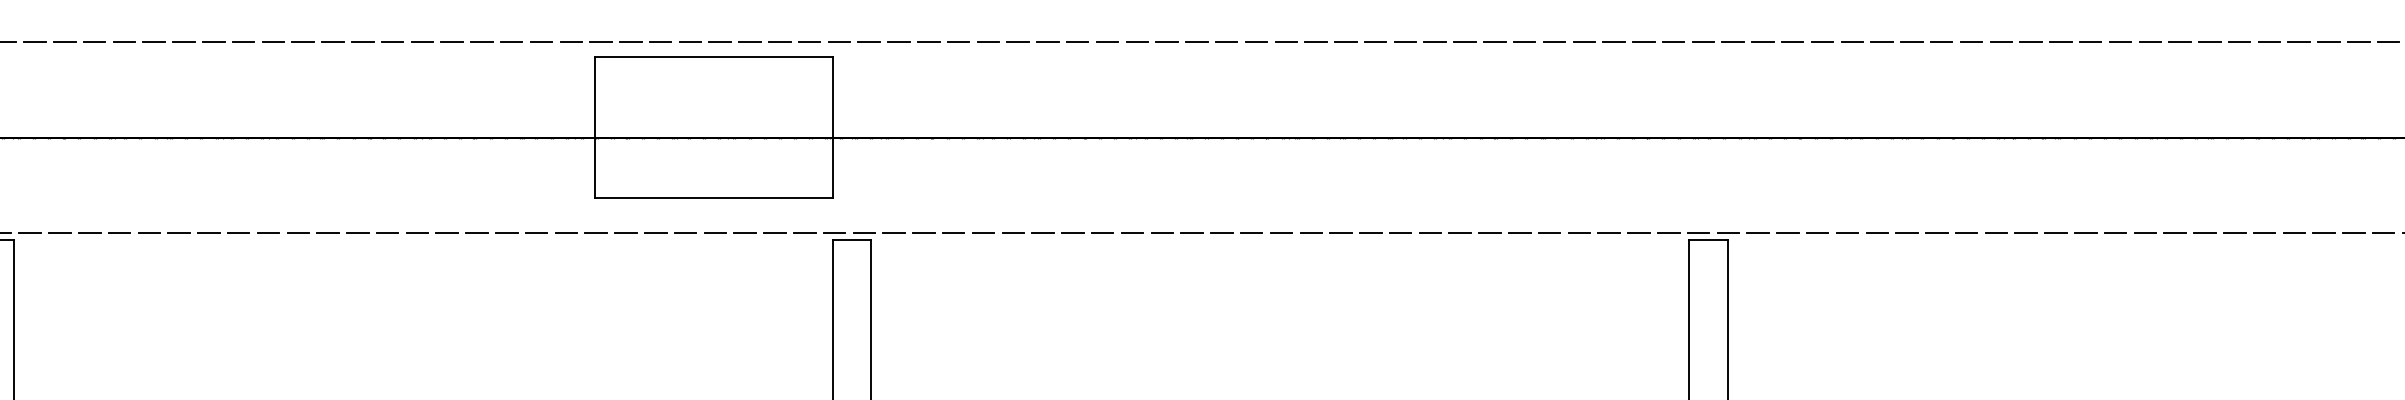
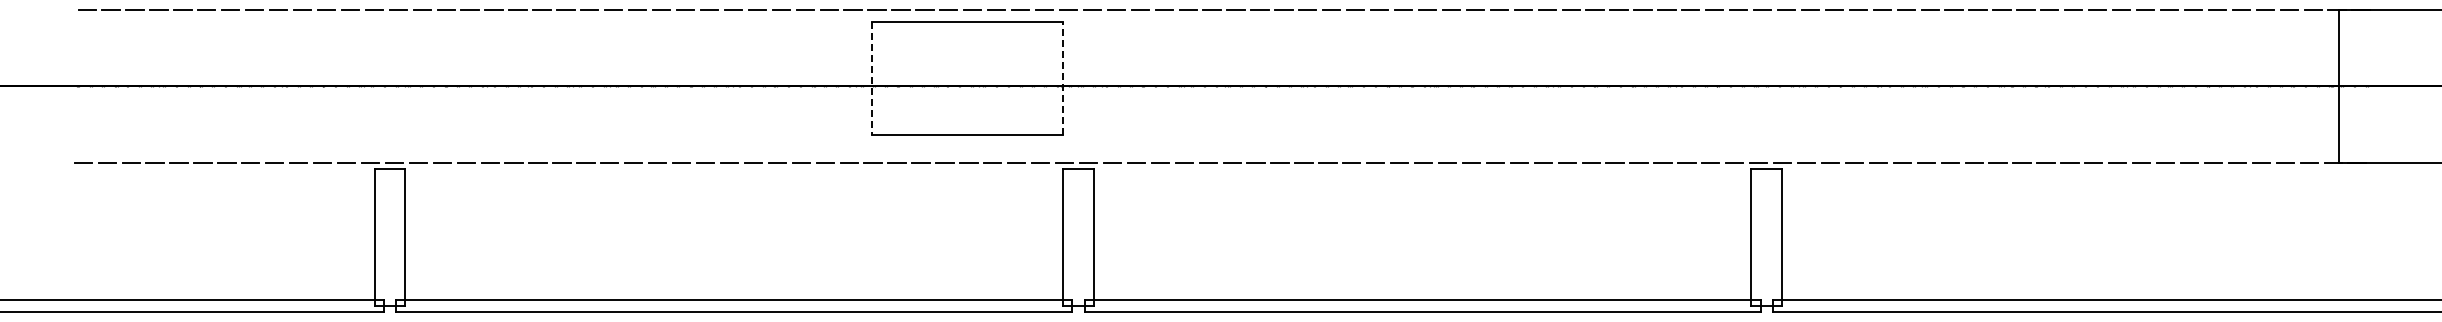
line: (831, 126) -> (1062, 77), solid -> dashed
line: (595, 128) -> (872, 78), solid -> dashed

